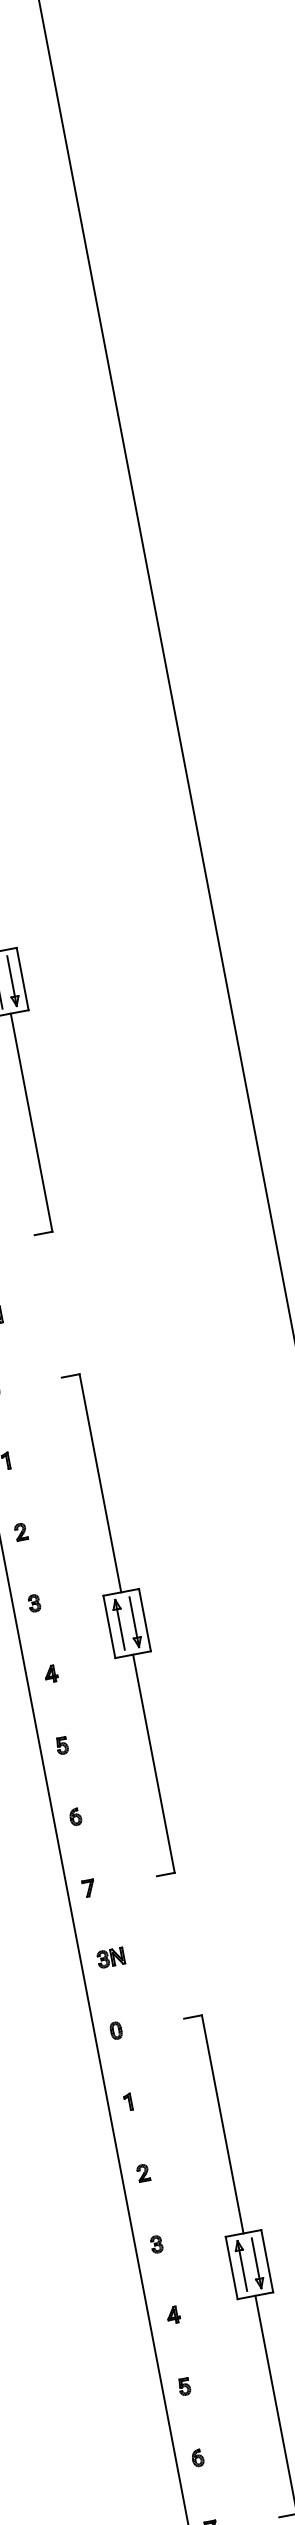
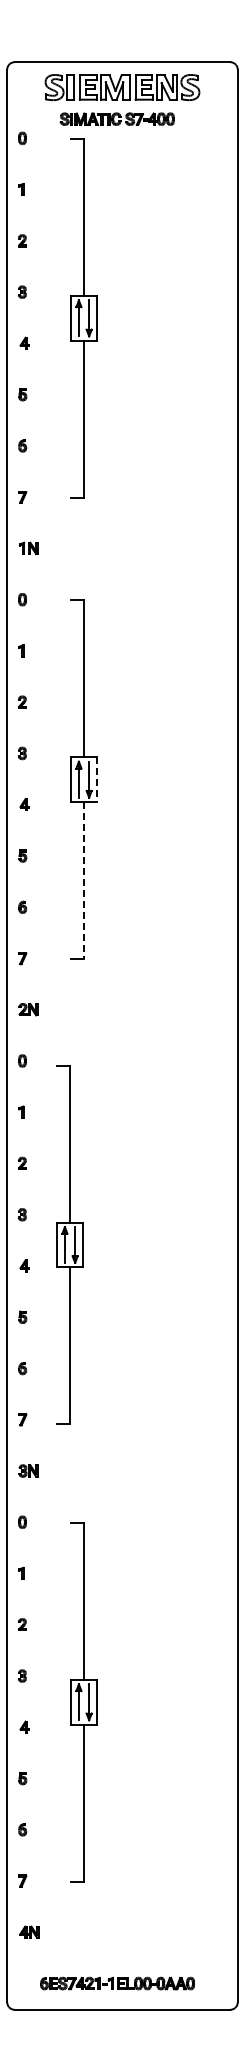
line: (22, 980) -> (96, 780), solid -> dashed
line: (32, 1123) -> (84, 881), solid -> dashed
part: (126, 1622) -> (69, 1244), moved

